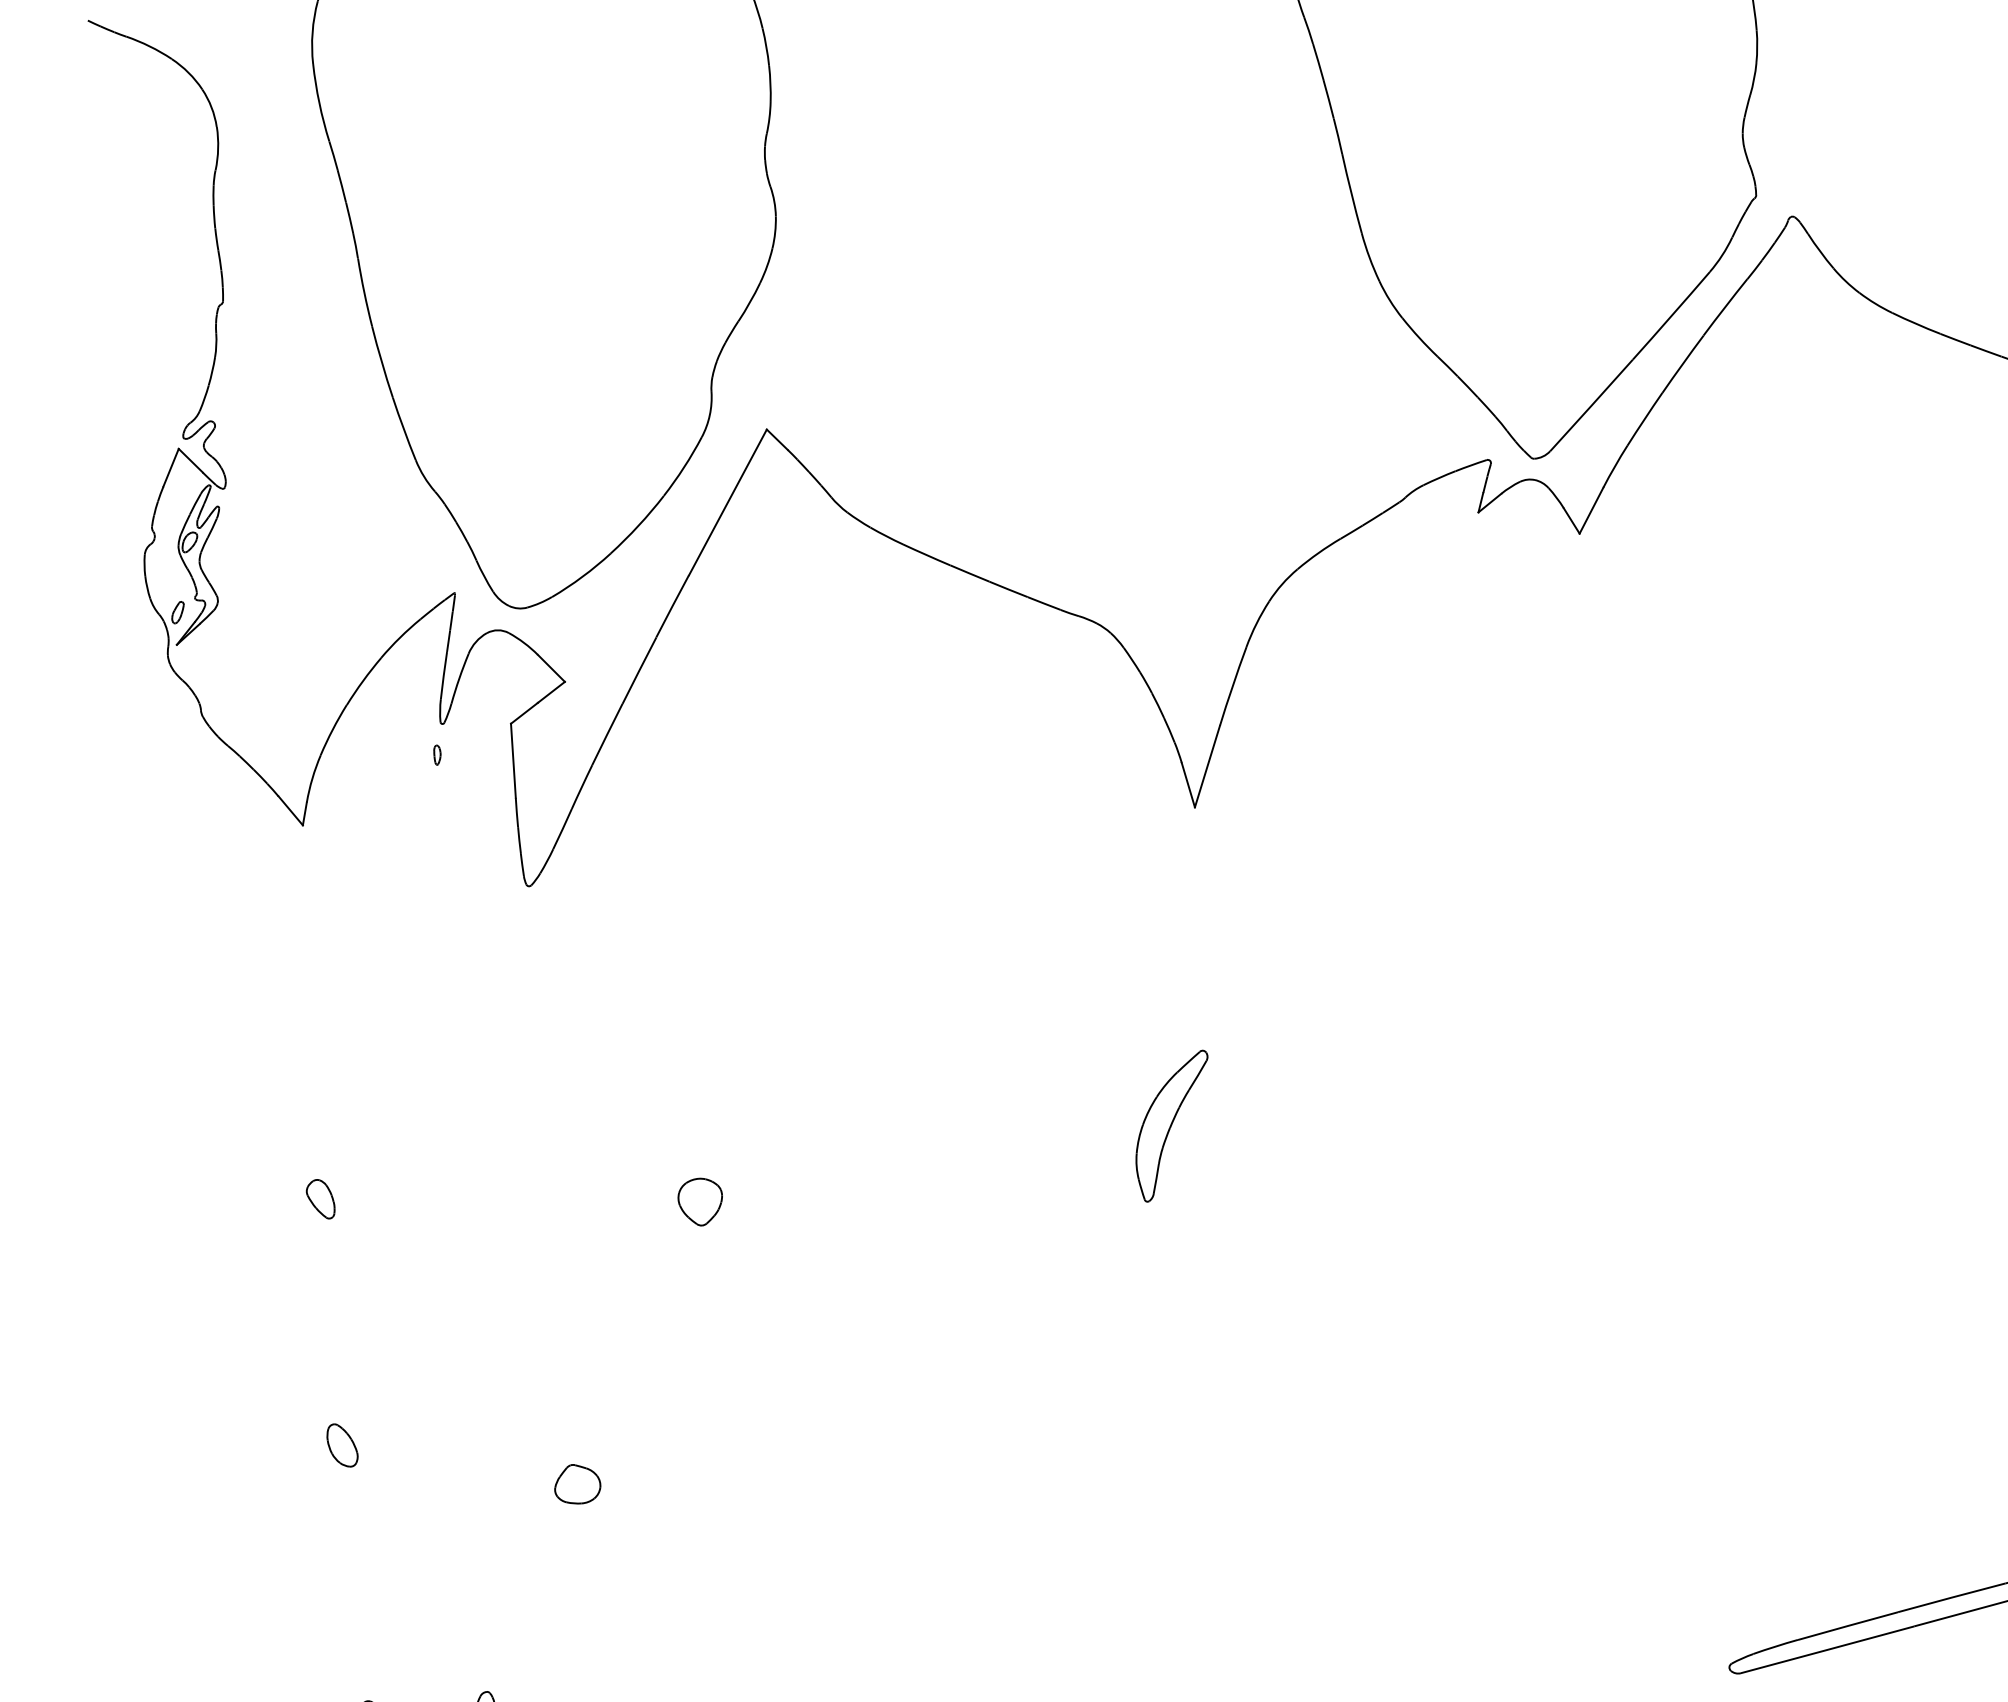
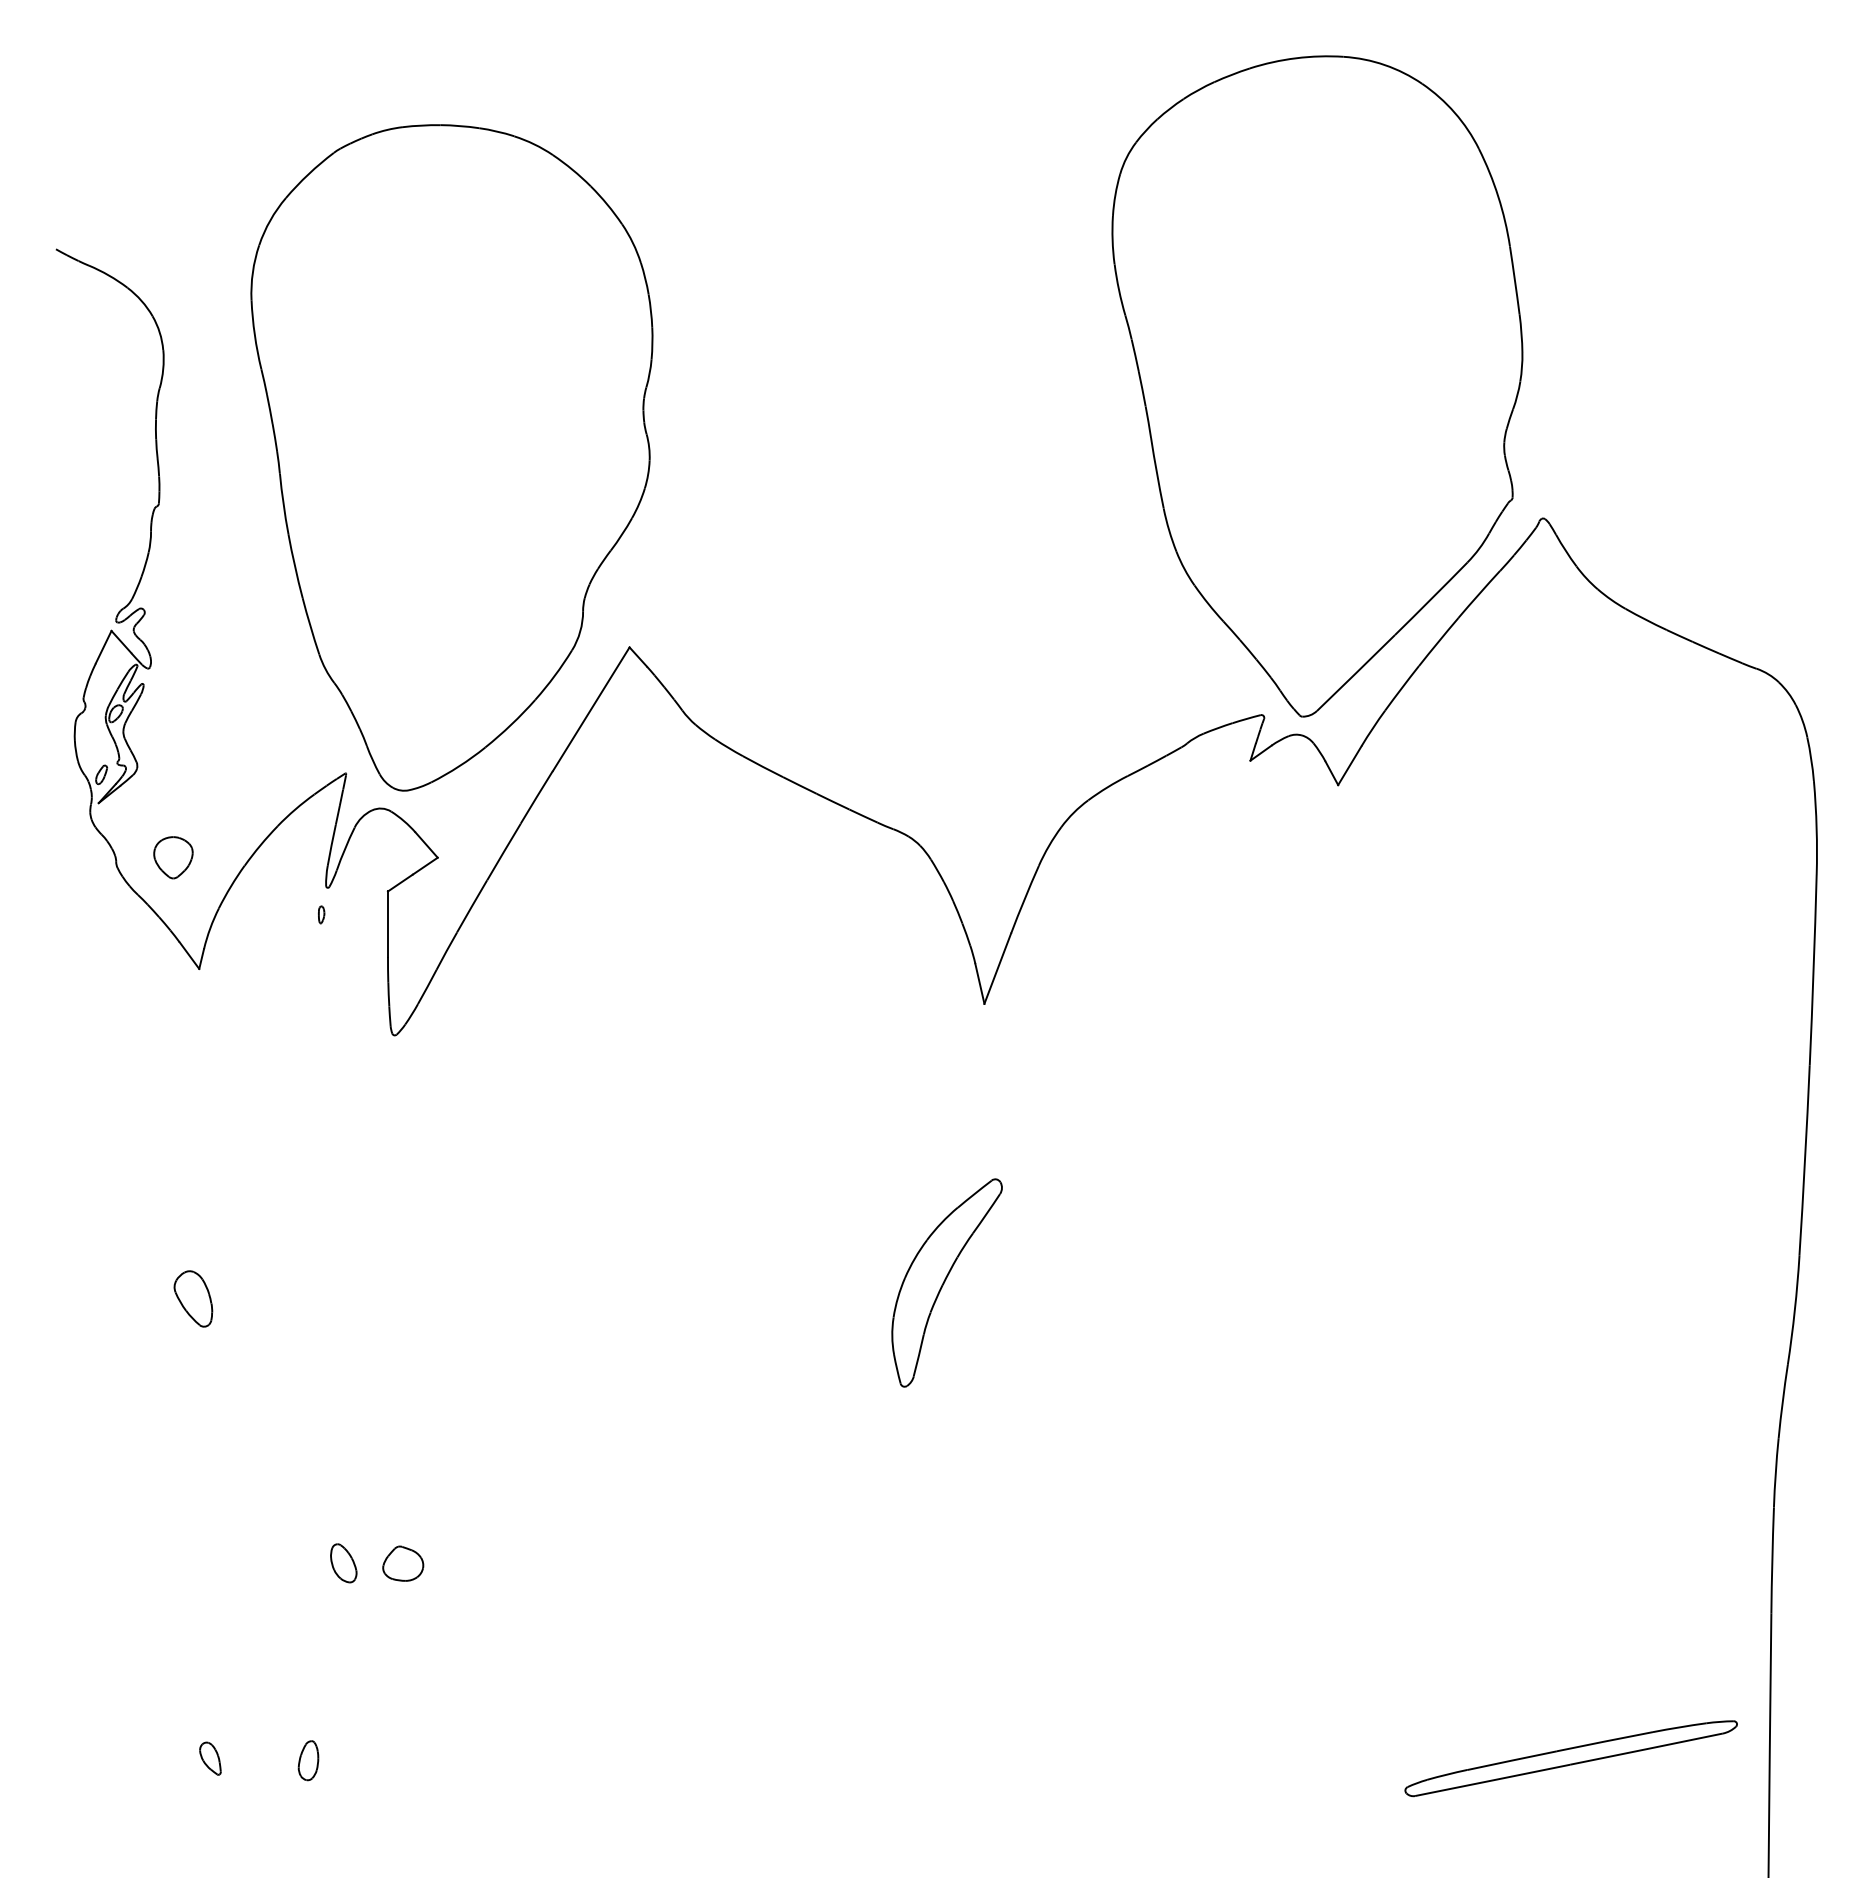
part: (1172, 1125) -> (946, 1282), size x1.6
part: (320, 1199) -> (193, 1298), size x1.6
part: (700, 1201) -> (173, 857), moved
part: (342, 1445) -> (343, 1563), moved

